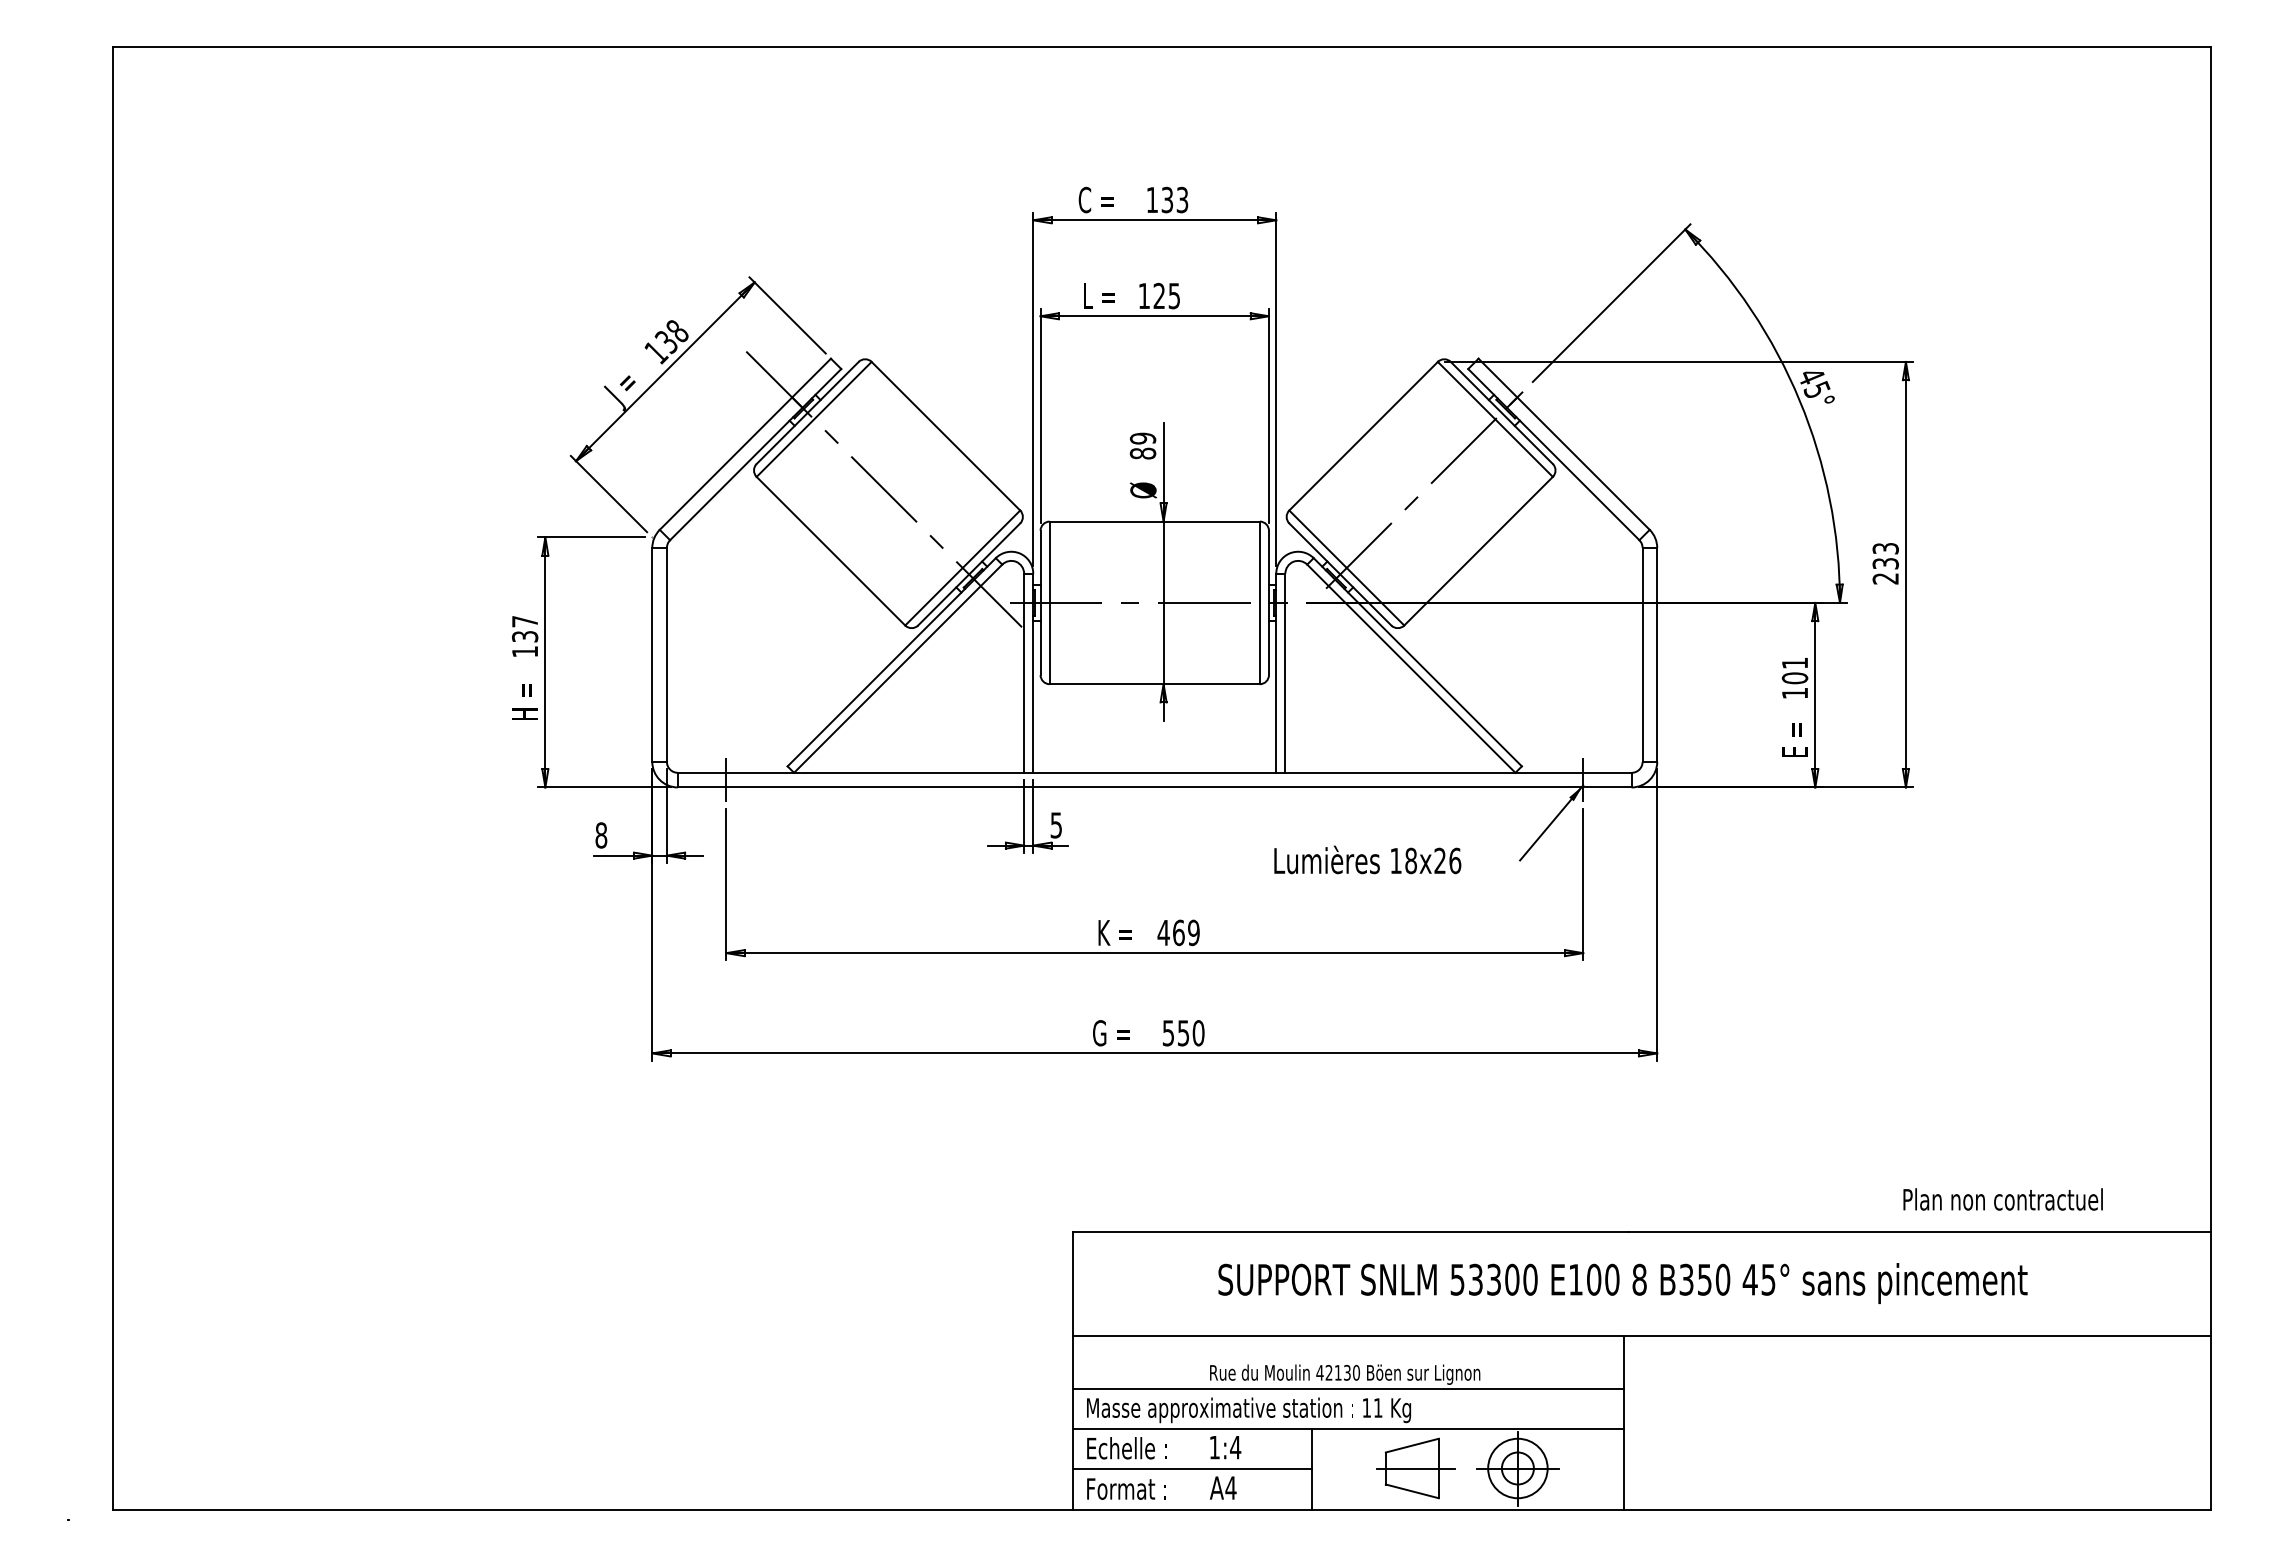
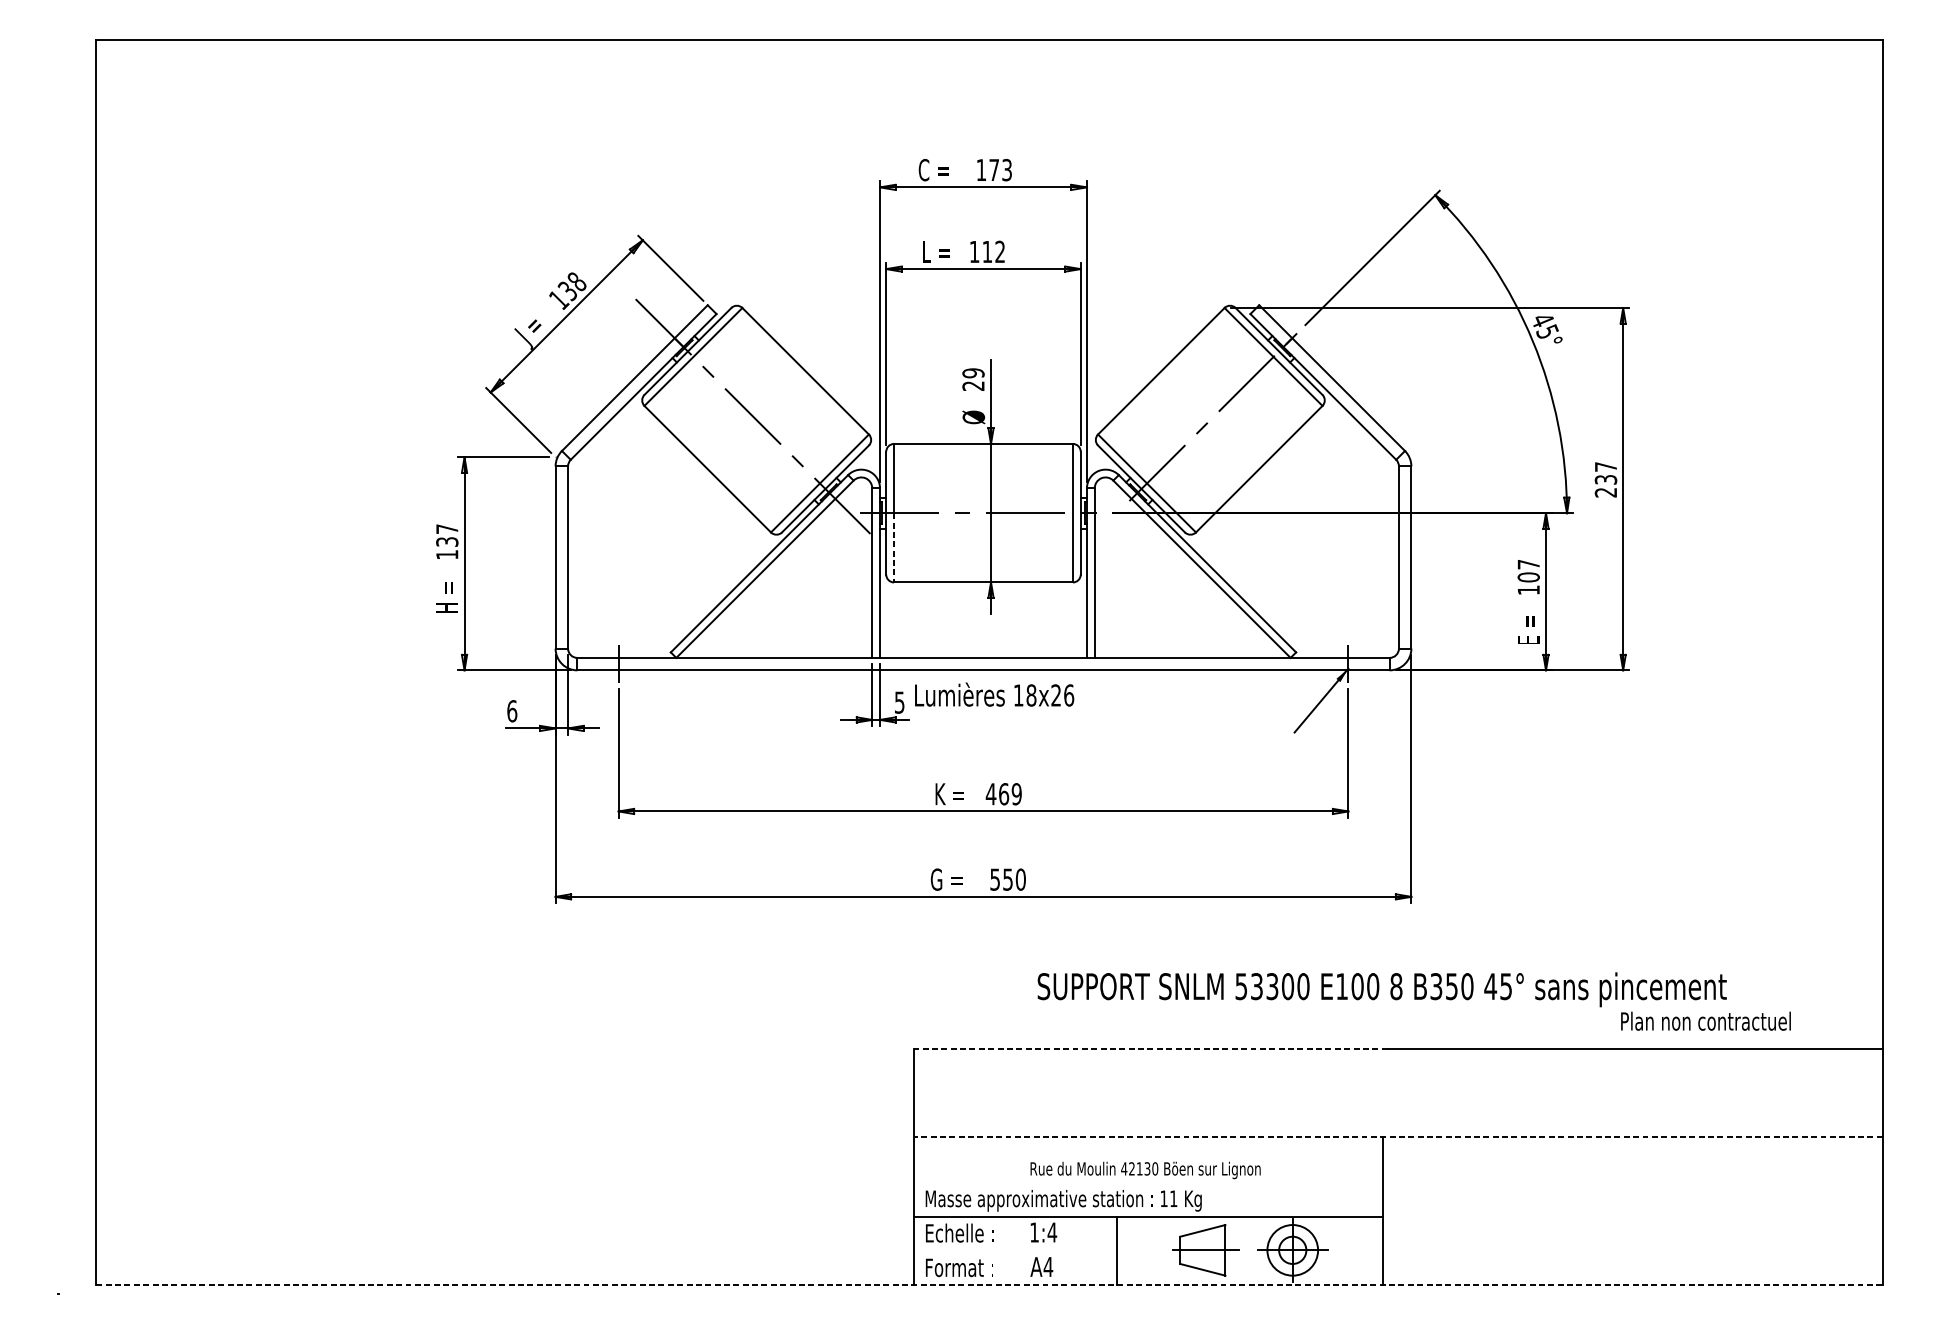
text: (1167, 199) -> (994, 169), 133 -> 173
text: (1166, 295) -> (993, 251), 125 -> 112
text: (1143, 453) -> (973, 385), 89 -> 29
text: (1885, 548) -> (1605, 466), 233 -> 237
line: (1049, 643) -> (893, 547), solid -> dashed
text: (1794, 662) -> (1528, 563), 101 -> 107
text: (601, 835) -> (512, 711), 8 -> 6
text: (1367, 859) -> (994, 694), moved
line: (1351, 1231) -> (1151, 1048), solid -> dashed
text: (1622, 1283) -> (1381, 989), moved
line: (1641, 1335) -> (1398, 1137), solid -> dashed
line: (1348, 1388) -> (1148, 1182), removed
line: (1192, 1469) -> (1015, 1251), removed
line: (1161, 1509) -> (989, 1285), solid -> dashed

